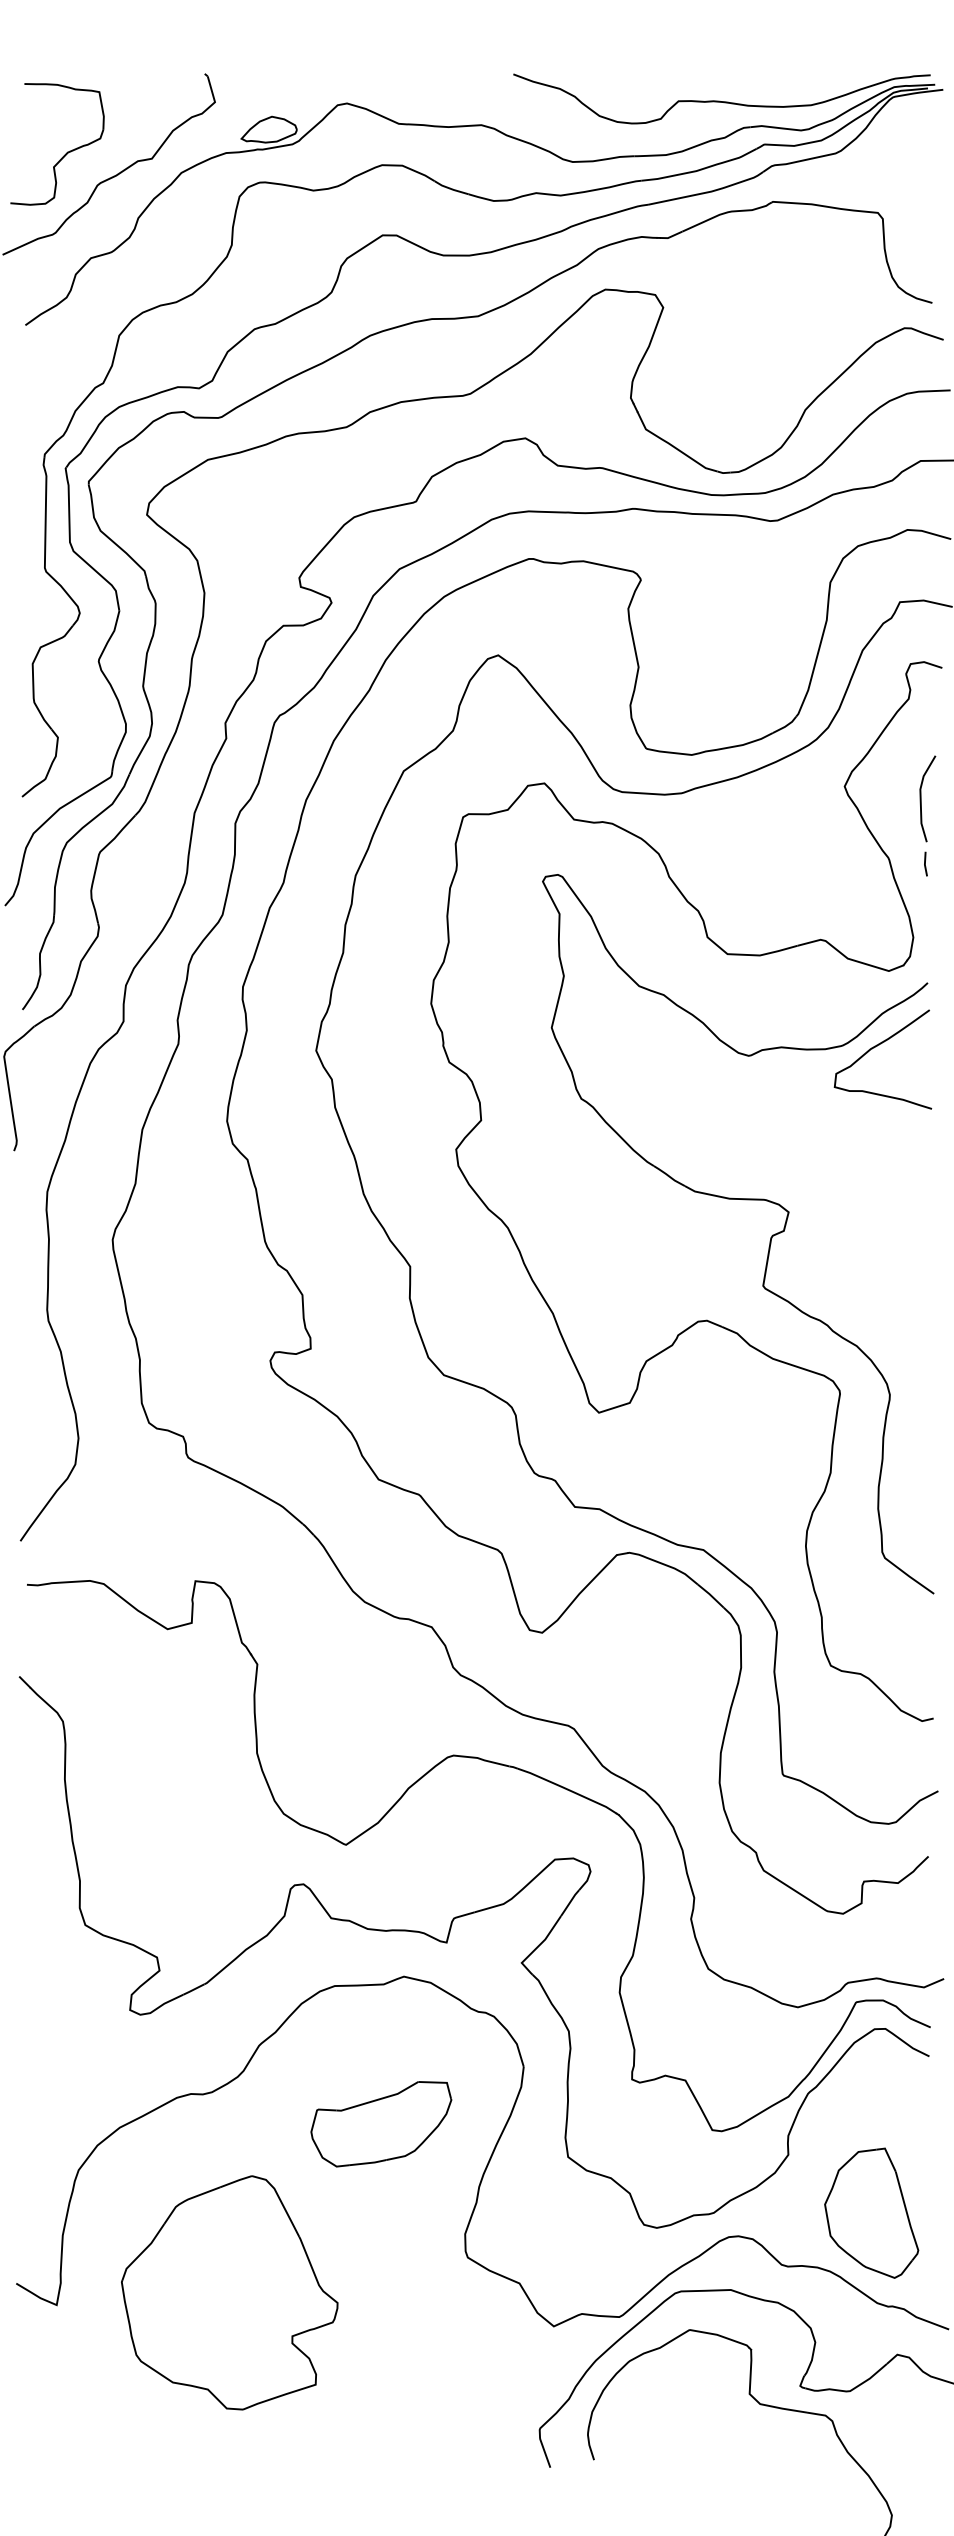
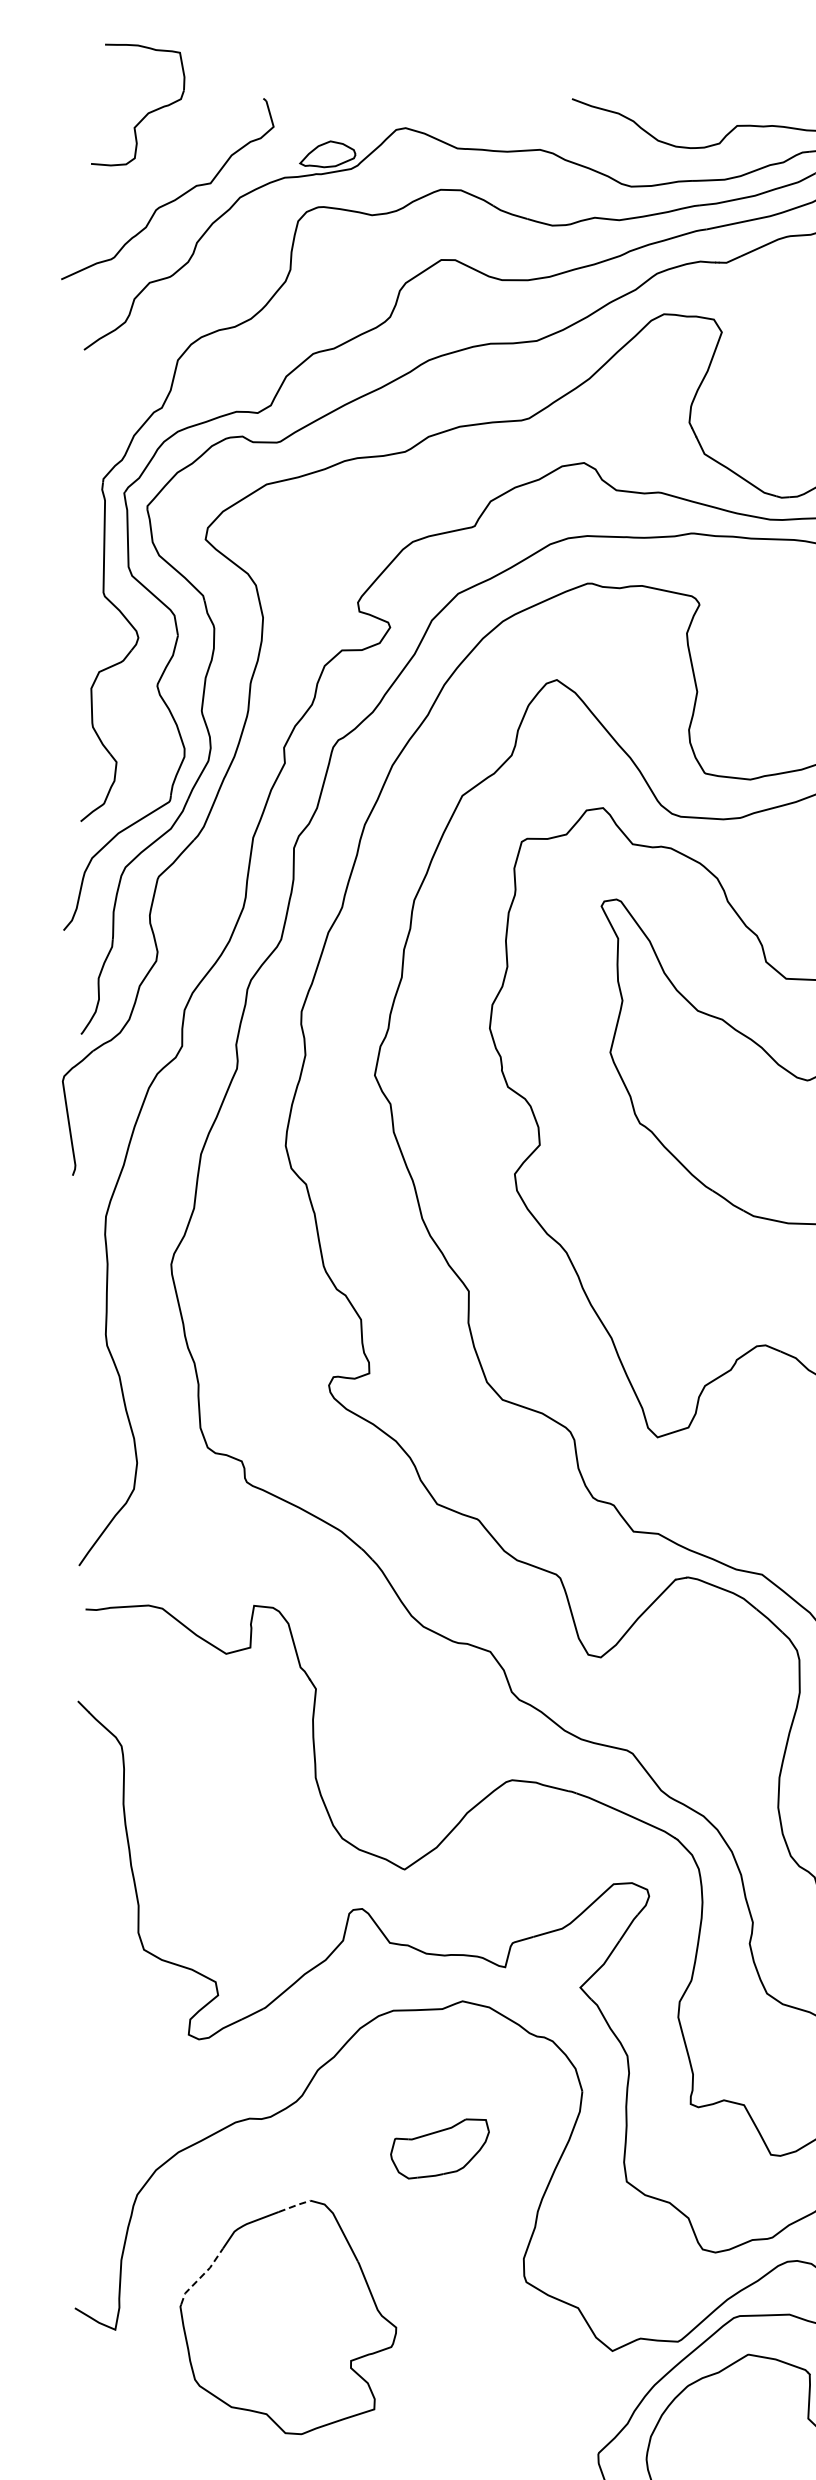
part: (66, 152) -> (147, 113), moved
part: (381, 2124) -> (440, 2149), size x0.7
line: (236, 2181) -> (295, 2206), solid -> dashed
line: (143, 2251) -> (202, 2276), solid -> dashed

